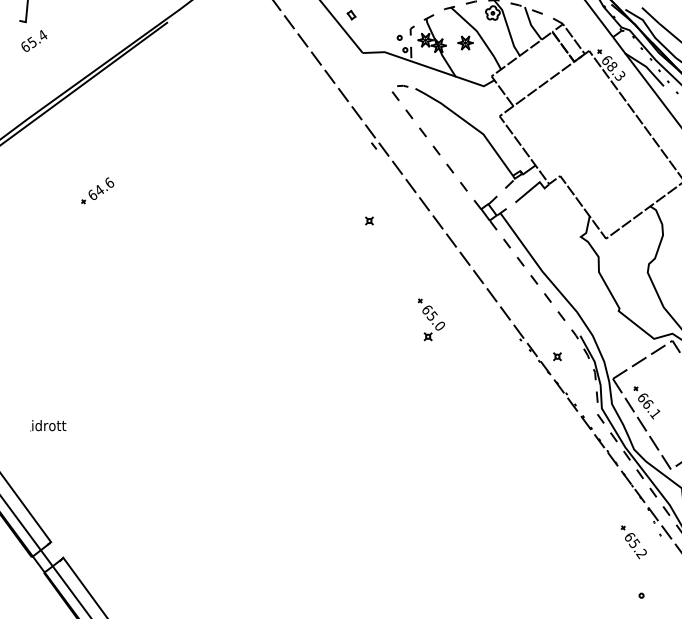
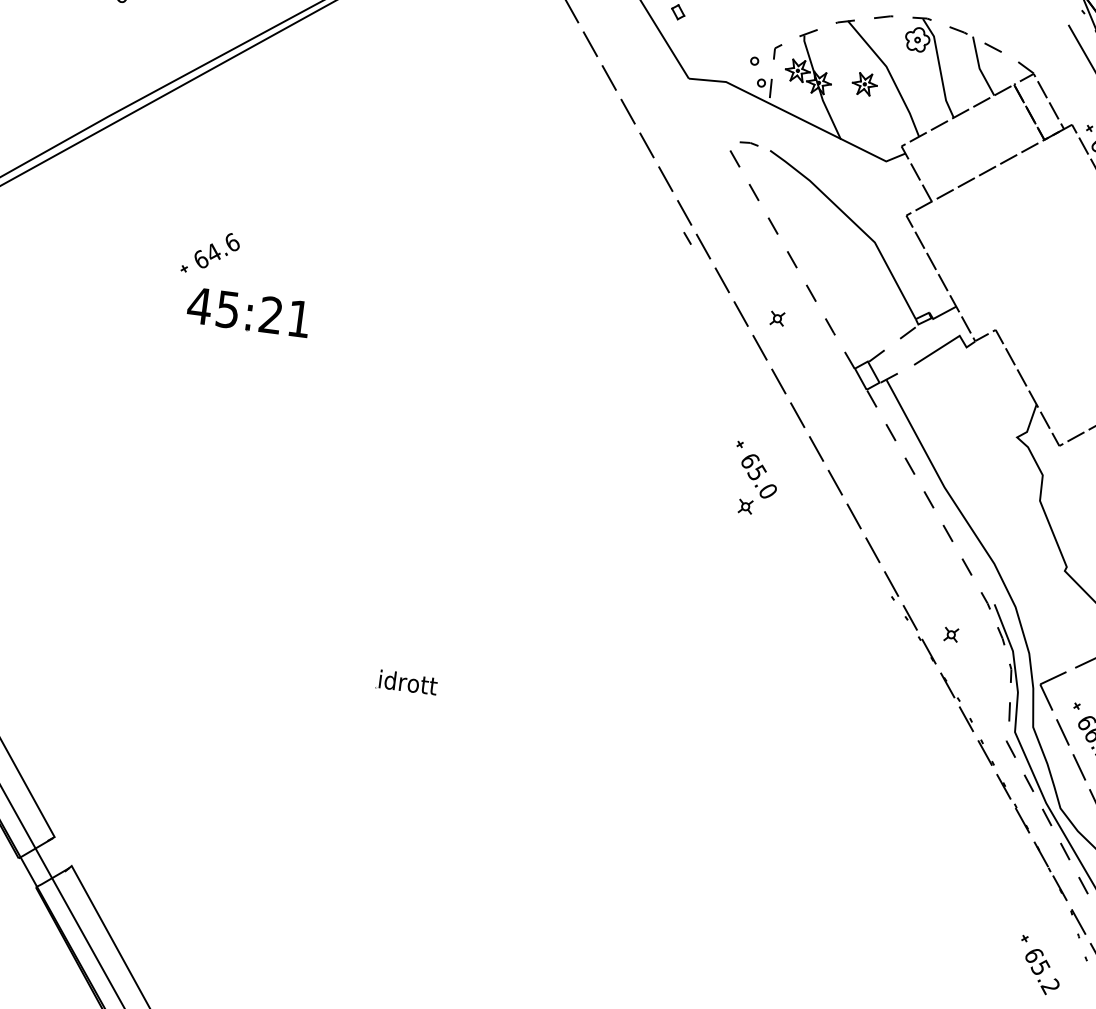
part: (369, 220) -> (777, 317), moved
part: (124, 222) -> (248, 312), added
part: (431, 319) -> (755, 478), moved
part: (48, 425) -> (407, 682), moved

